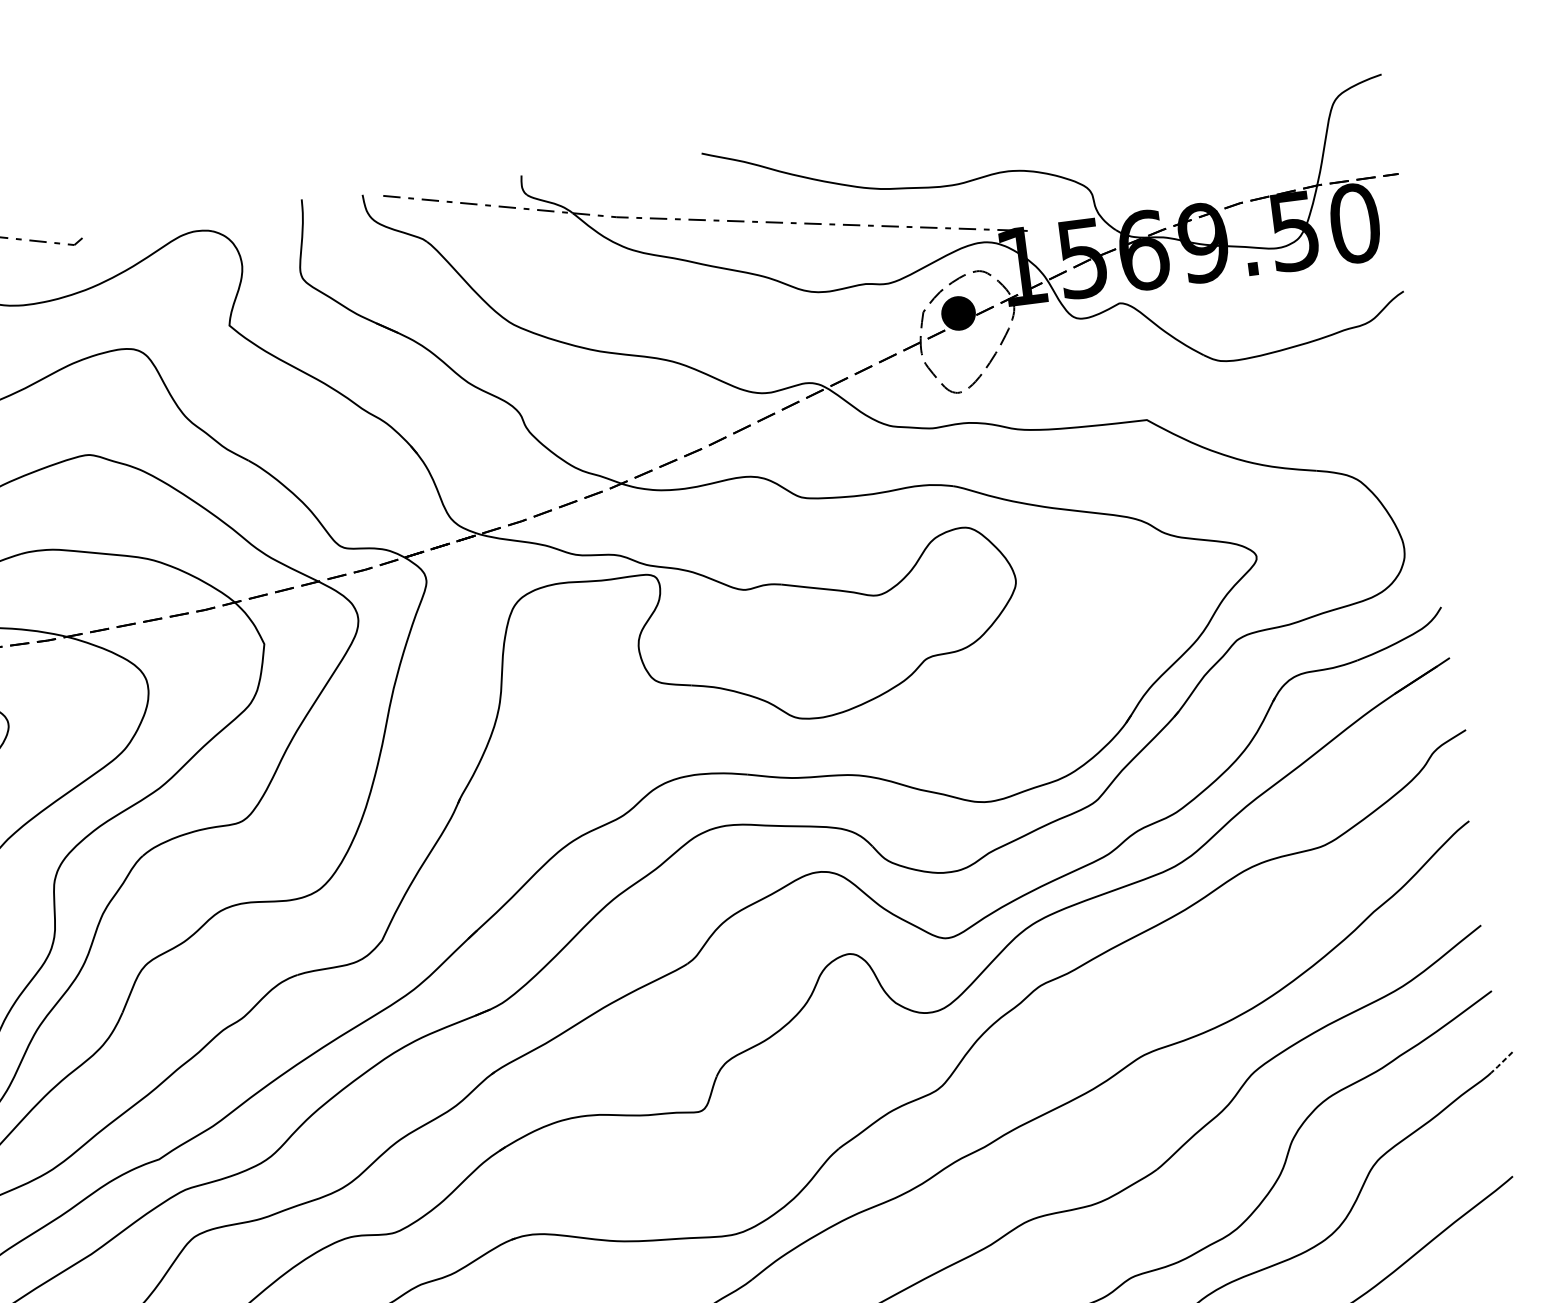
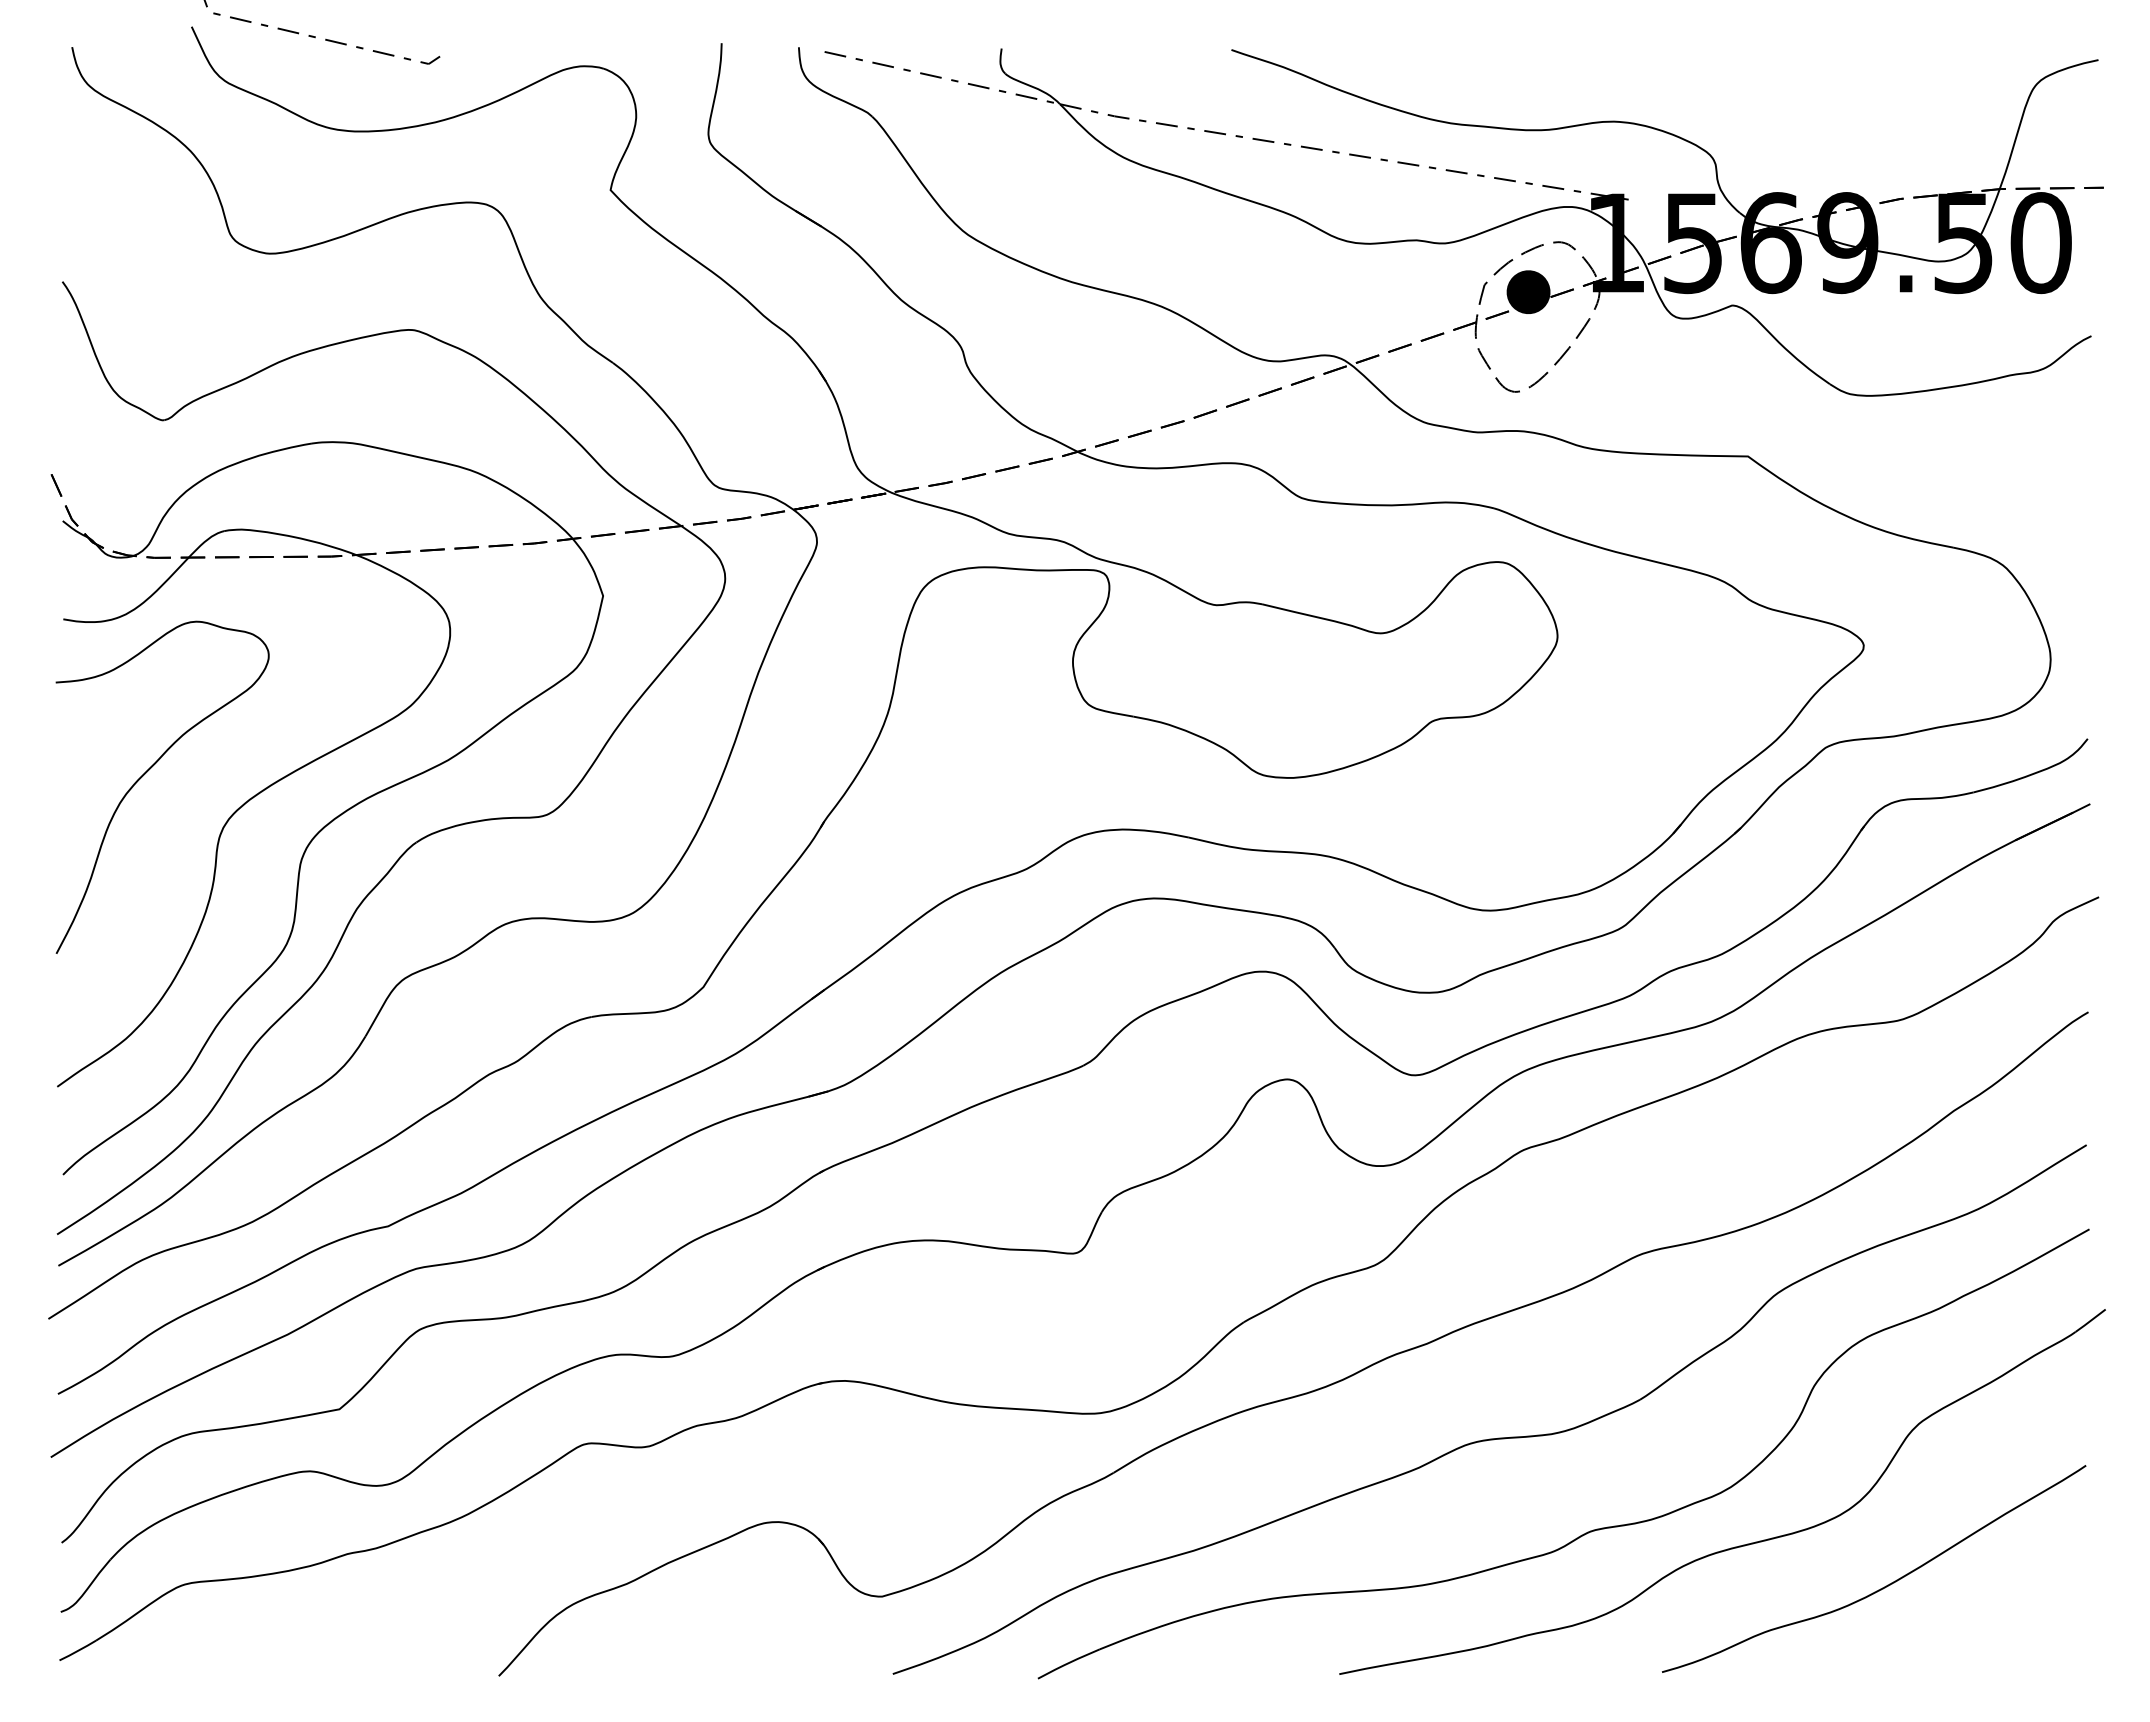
line: (1501, 1063) -> (2090, 1321), dashed -> solid

